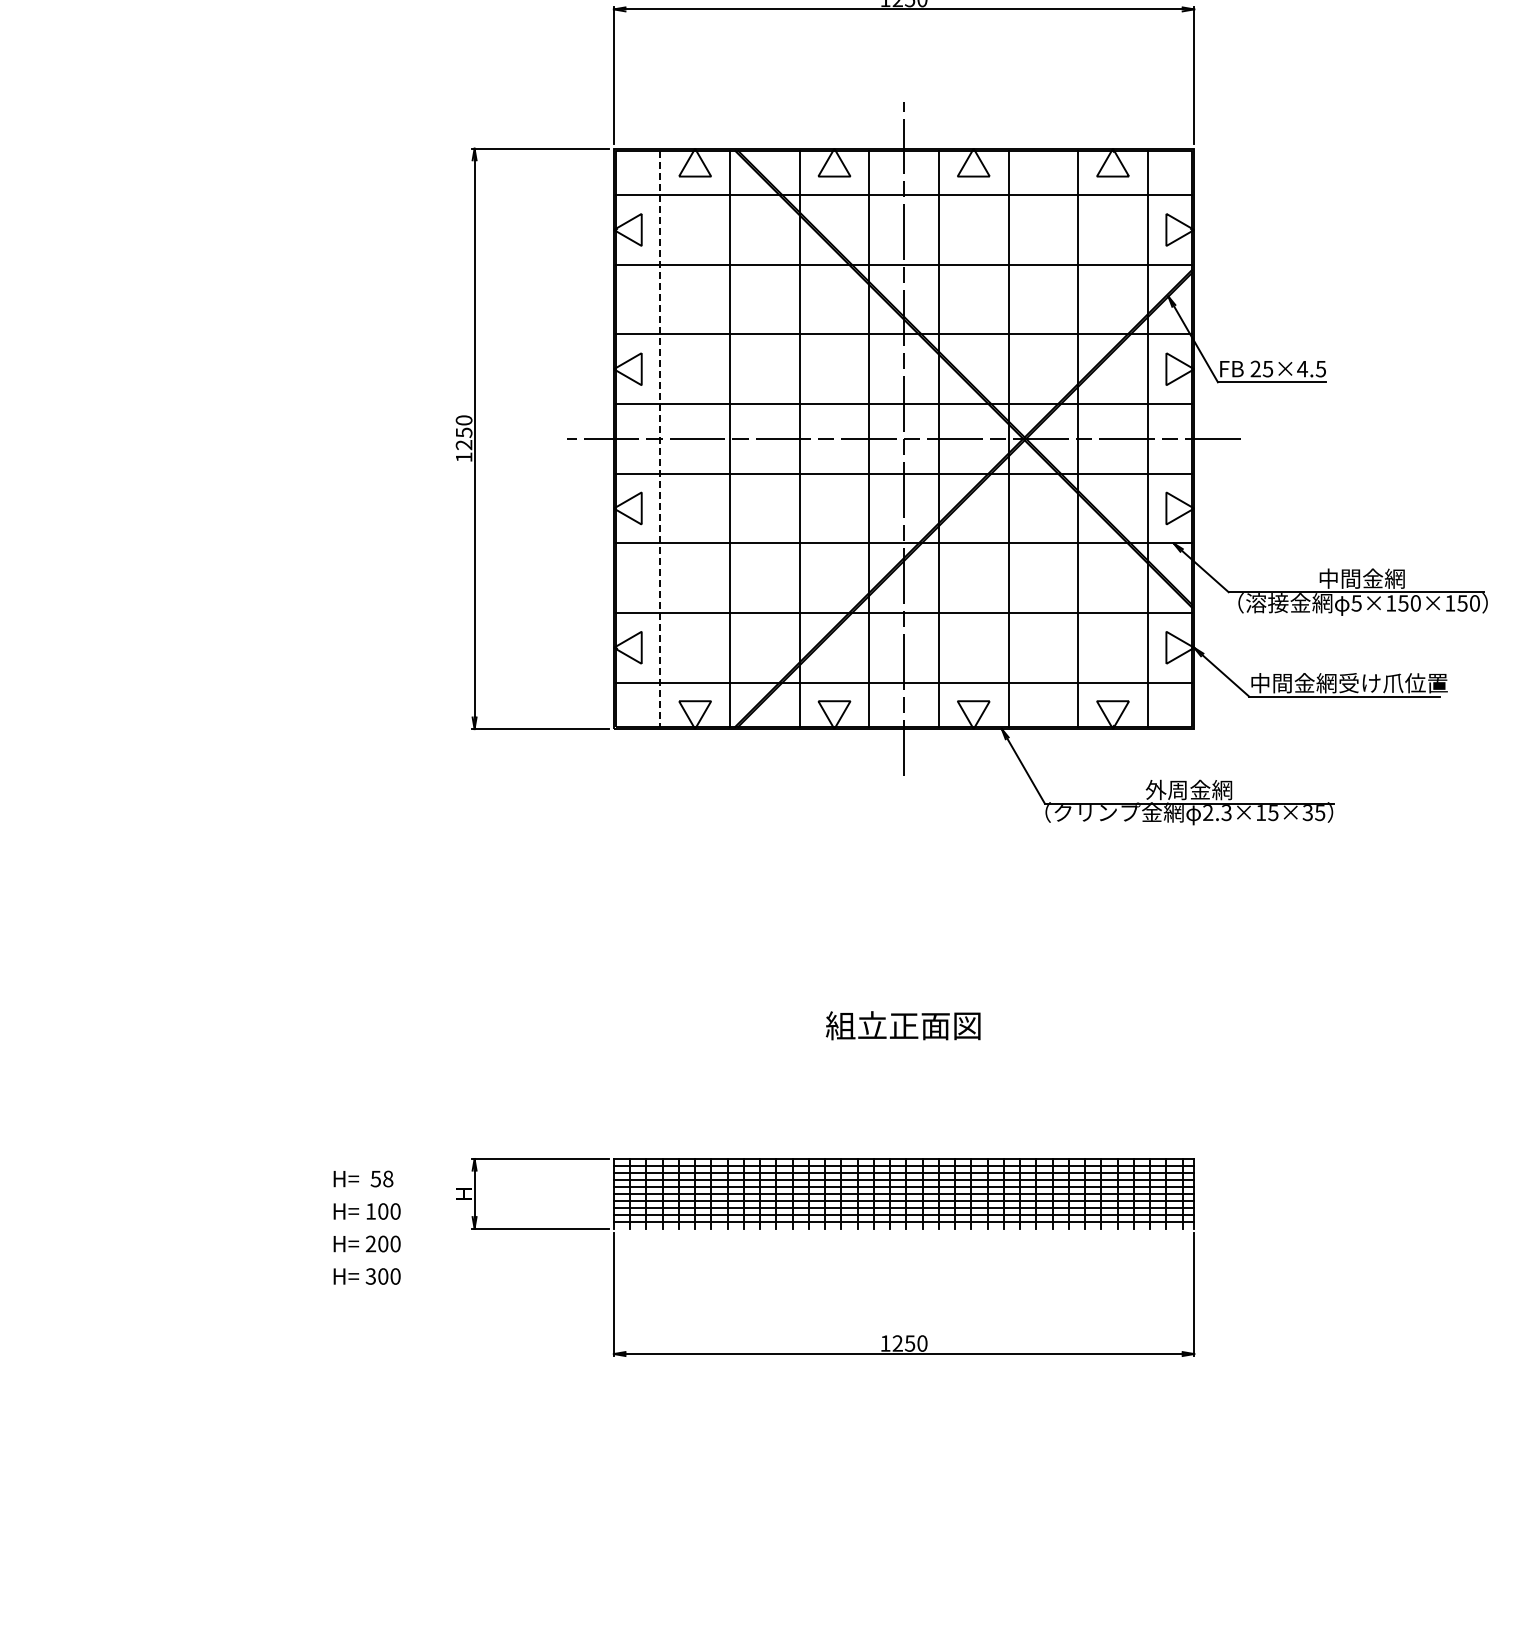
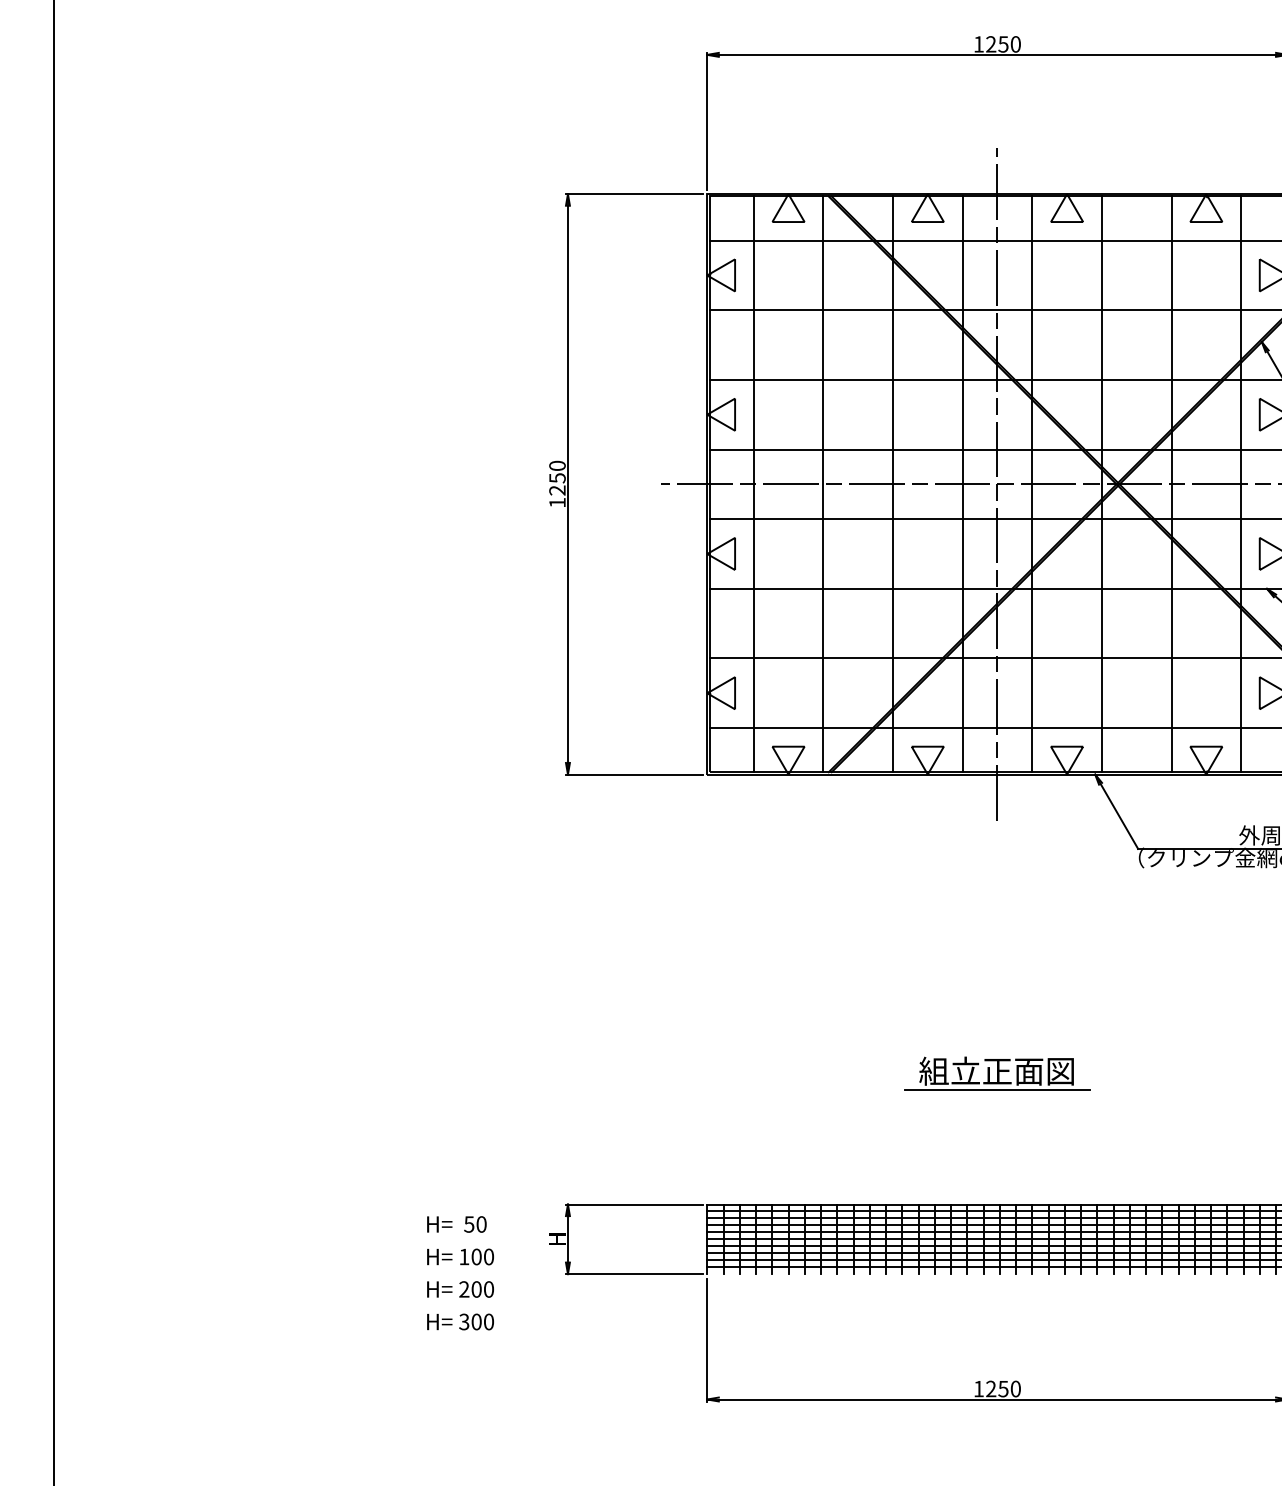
line: (660, 438) -> (753, 483), dashed -> solid
line: (903, 1044) -> (996, 1089), added
text: (388, 1178) -> (481, 1223), 58 -> 50

